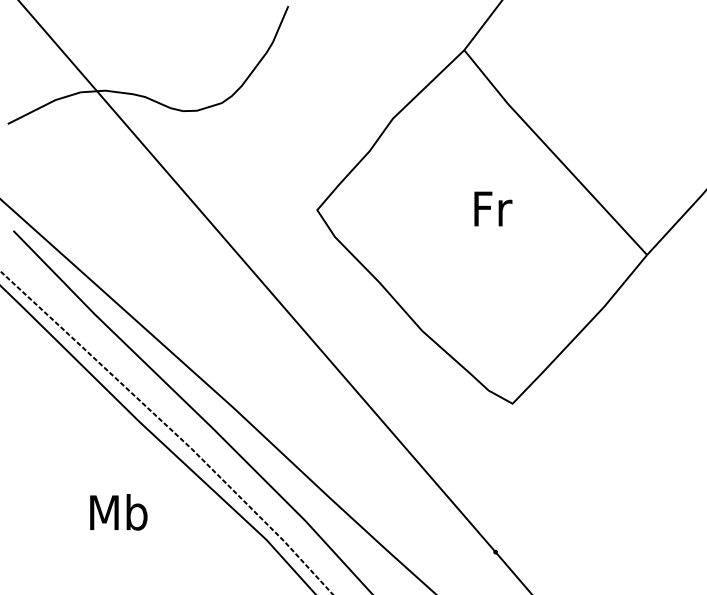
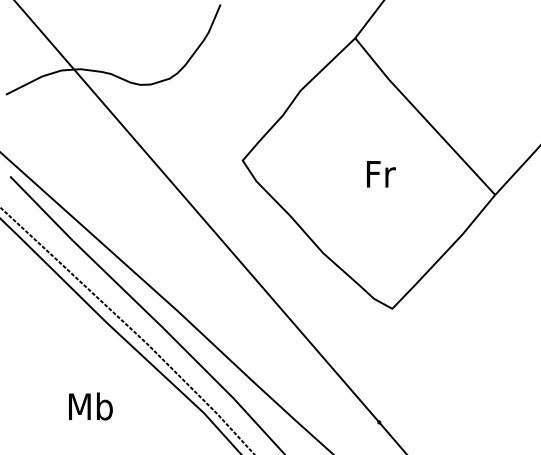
text: (493, 208) -> (381, 173), moved
text: (118, 512) -> (90, 406), moved

